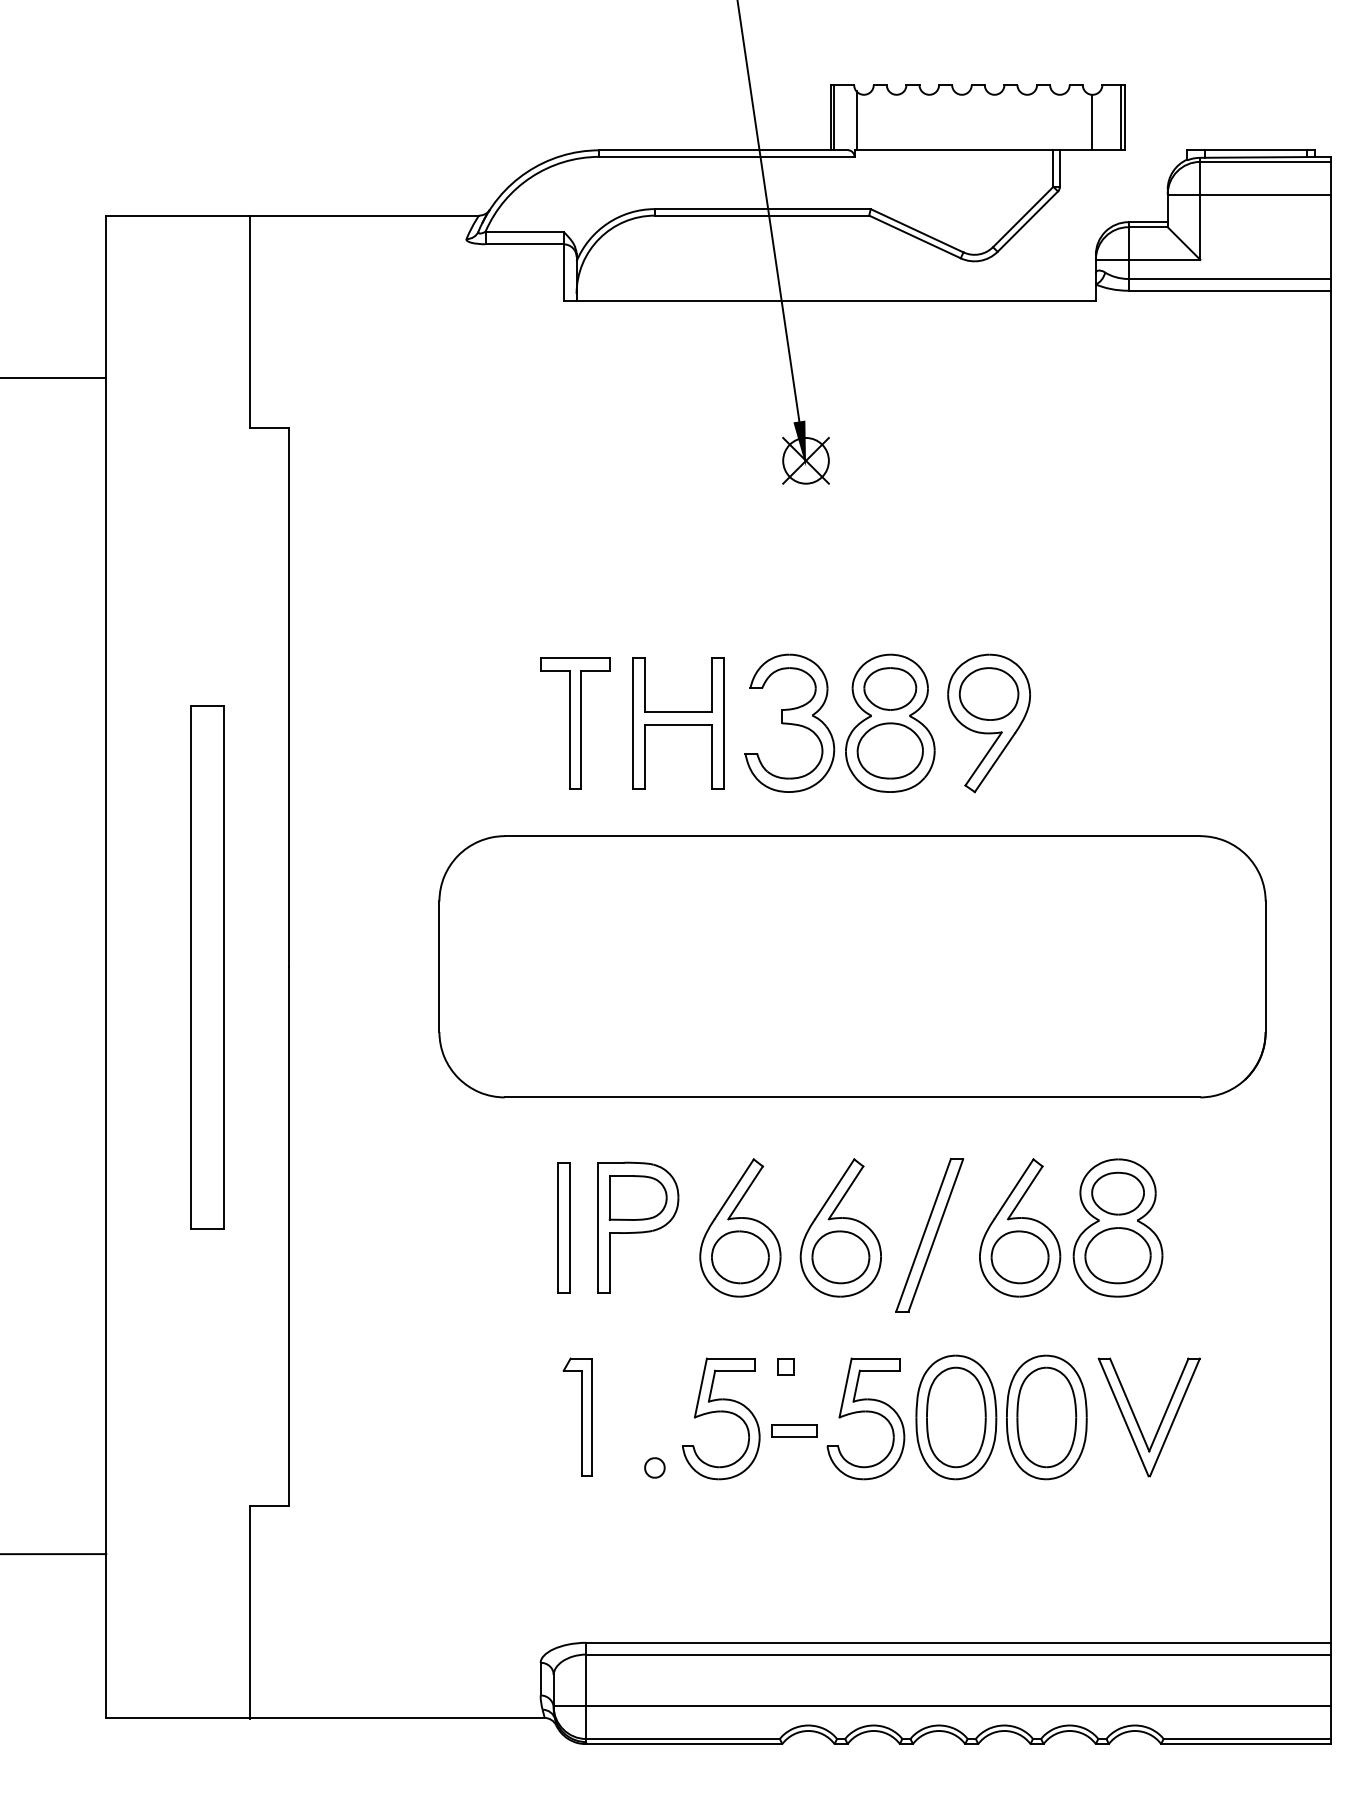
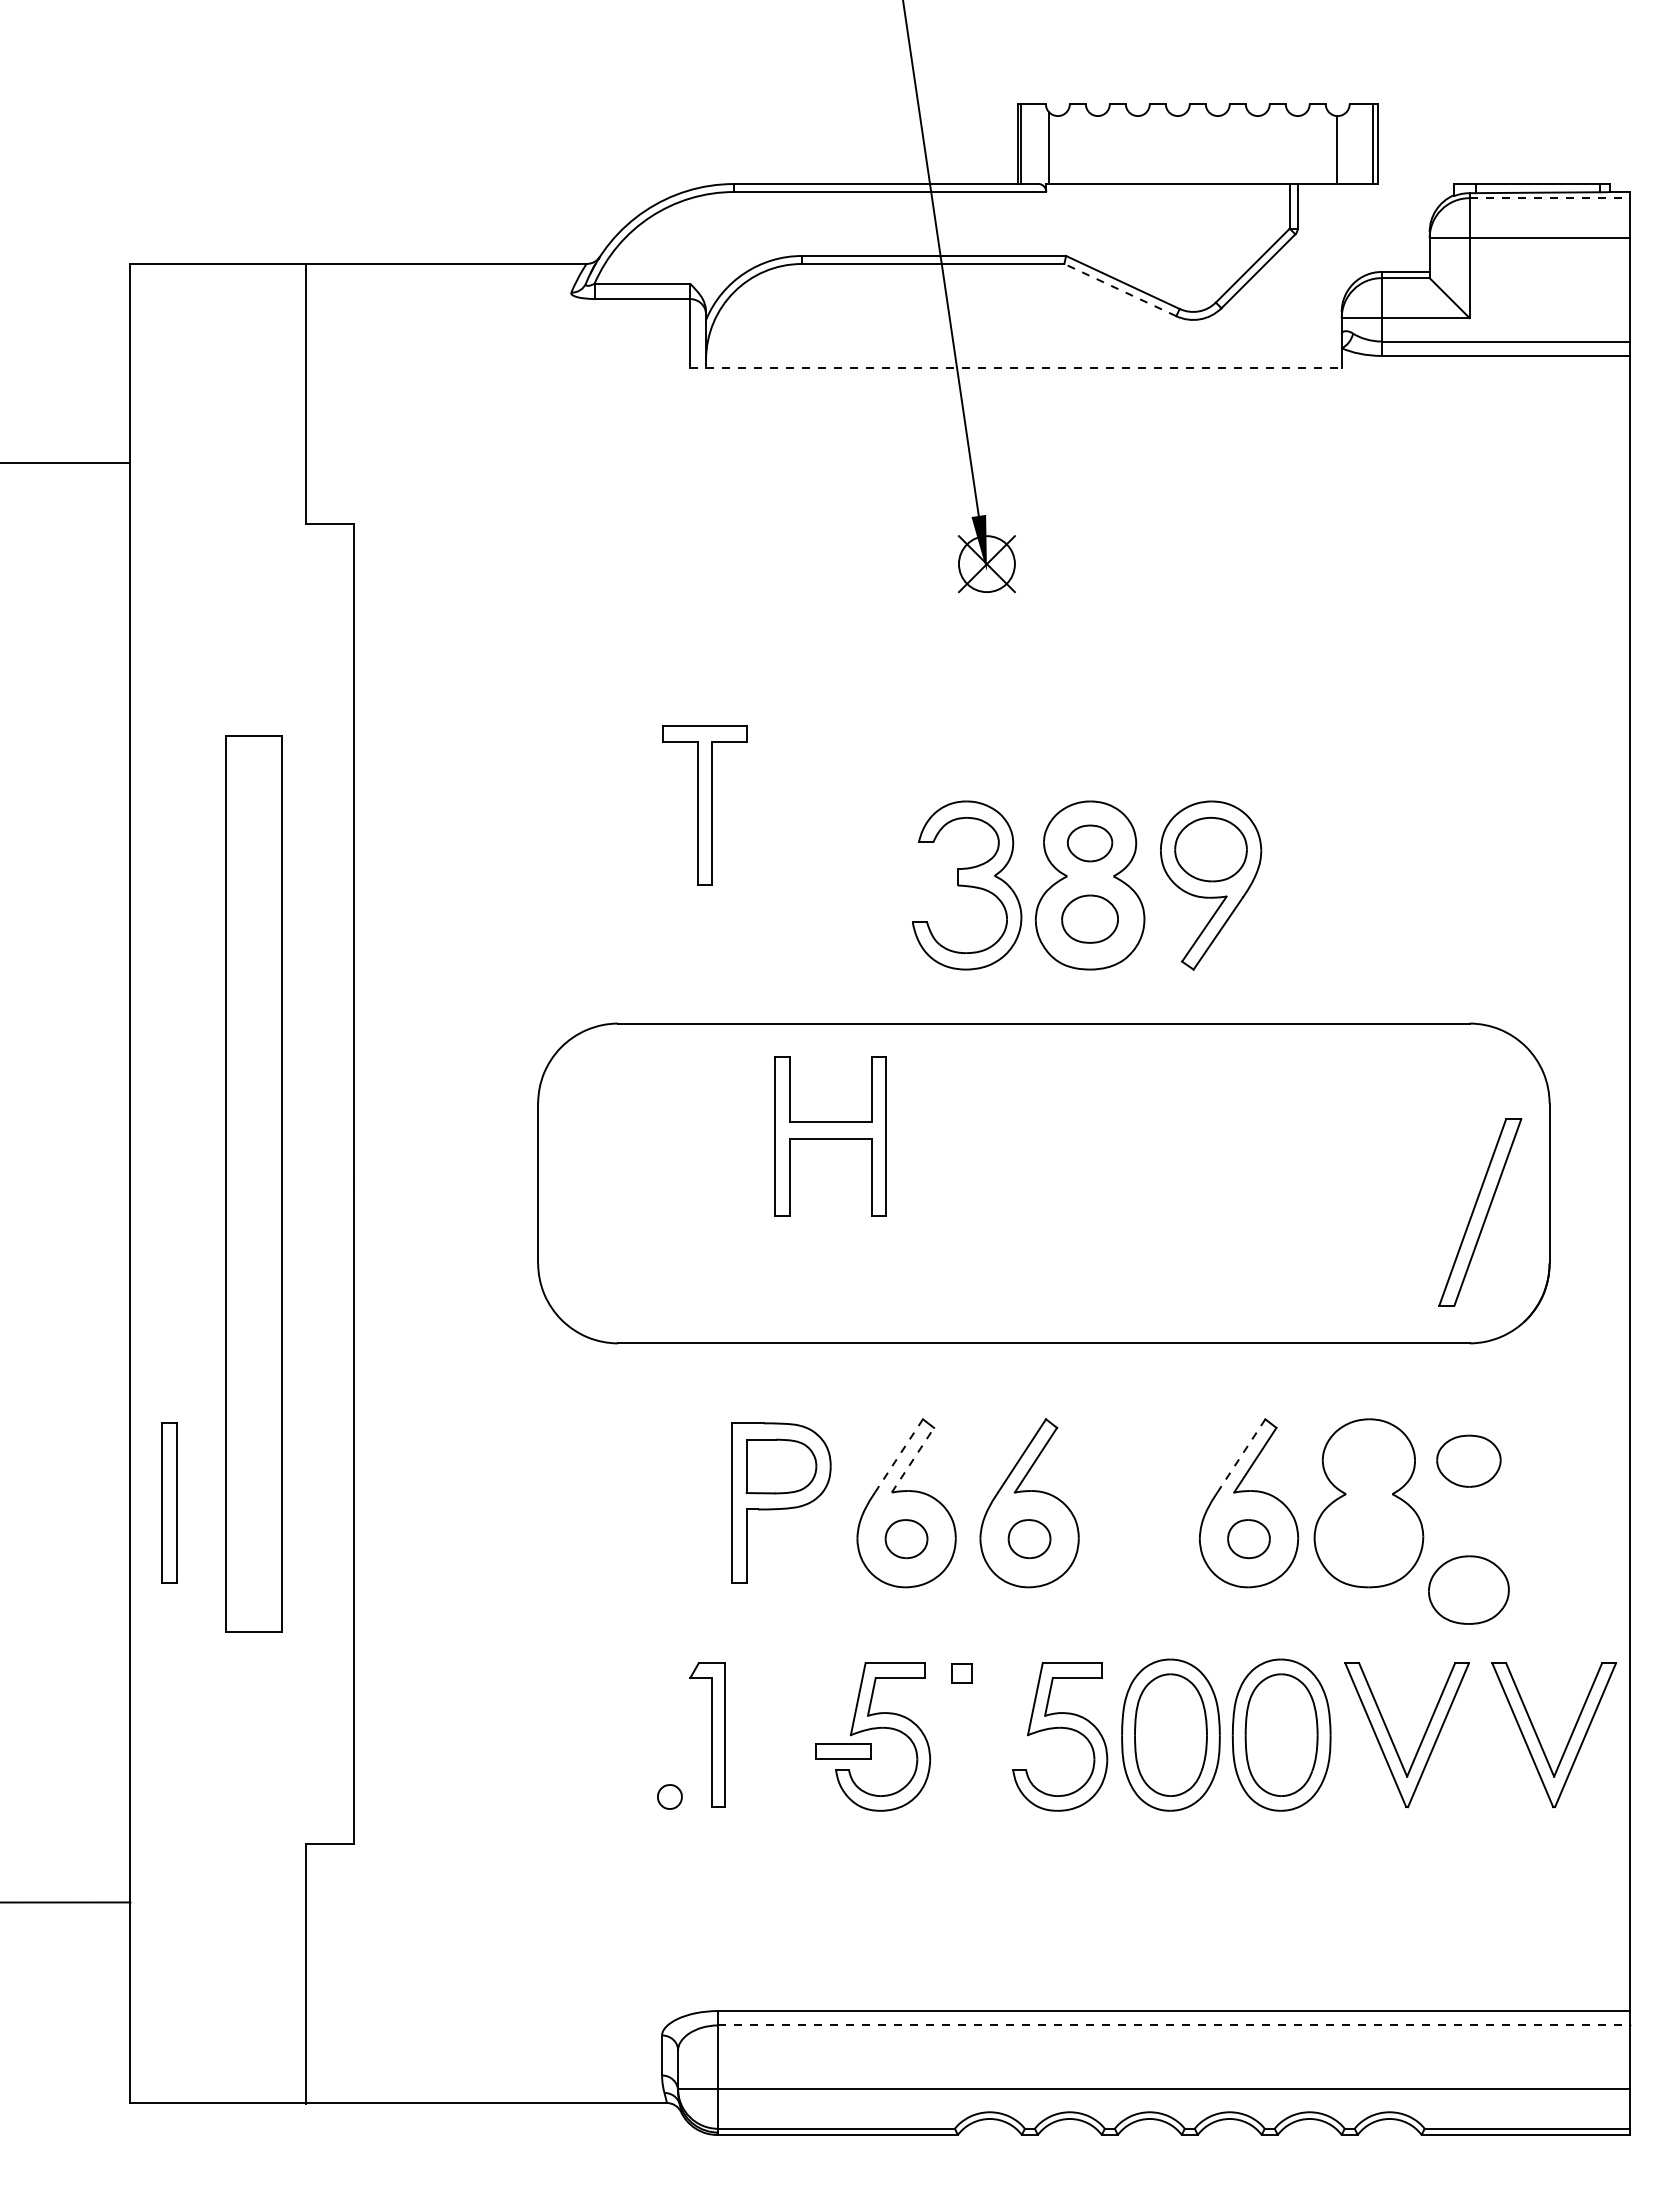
line: (1265, 162) -> (1549, 198), solid -> dashed
line: (915, 237) -> (1120, 290), solid -> dashed
line: (829, 300) -> (1015, 367), solid -> dashed
part: (889, 689) -> (1089, 843), size x0.7
part: (575, 723) -> (704, 805), moved
part: (678, 723) -> (830, 1136), moved
part: (889, 750) -> (1089, 918), size x0.7
part: (206, 966) -> (253, 1183), size x1.4
line: (734, 1188) -> (899, 1455), solid -> dashed
line: (1013, 1188) -> (1241, 1455), solid -> dashed
line: (745, 1193) -> (912, 1460), solid -> dashed
part: (1117, 1193) -> (1468, 1460), moved
part: (563, 1227) -> (169, 1502), moved
part: (929, 1235) -> (1480, 1212), moved
part: (1117, 1255) -> (1468, 1589), moved
part: (740, 1256) -> (906, 1538), size x0.6
part: (840, 1256) -> (1029, 1538), size x0.6
part: (1019, 1256) -> (1248, 1538), size x0.6
part: (1258, 1422) -> (1540, 1741), added
part: (794, 1430) -> (843, 1751), moved
part: (654, 1467) -> (669, 1796), moved
line: (958, 1654) -> (1173, 2025), solid -> dashed

